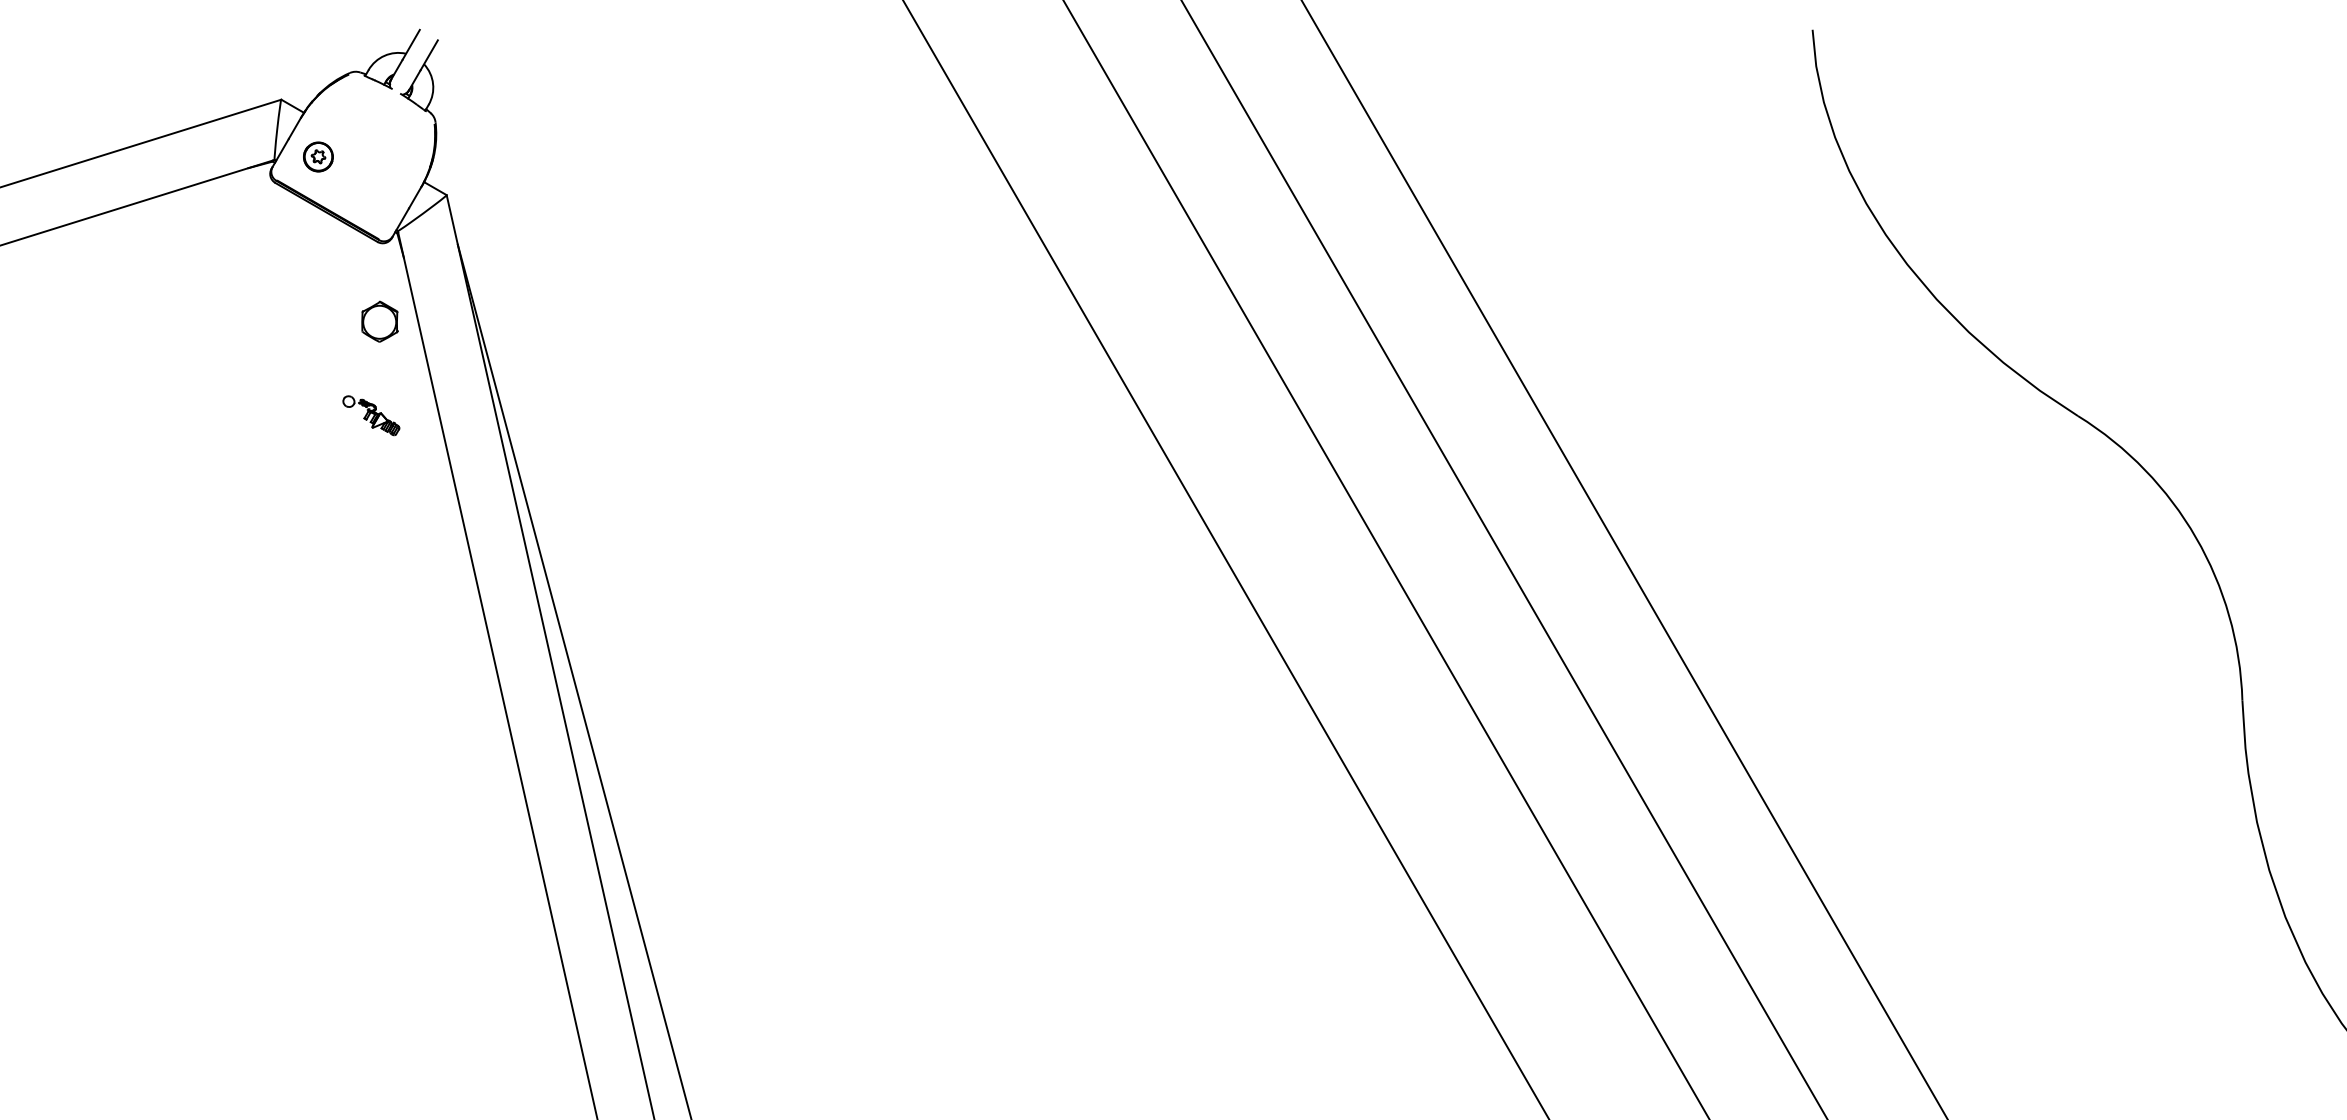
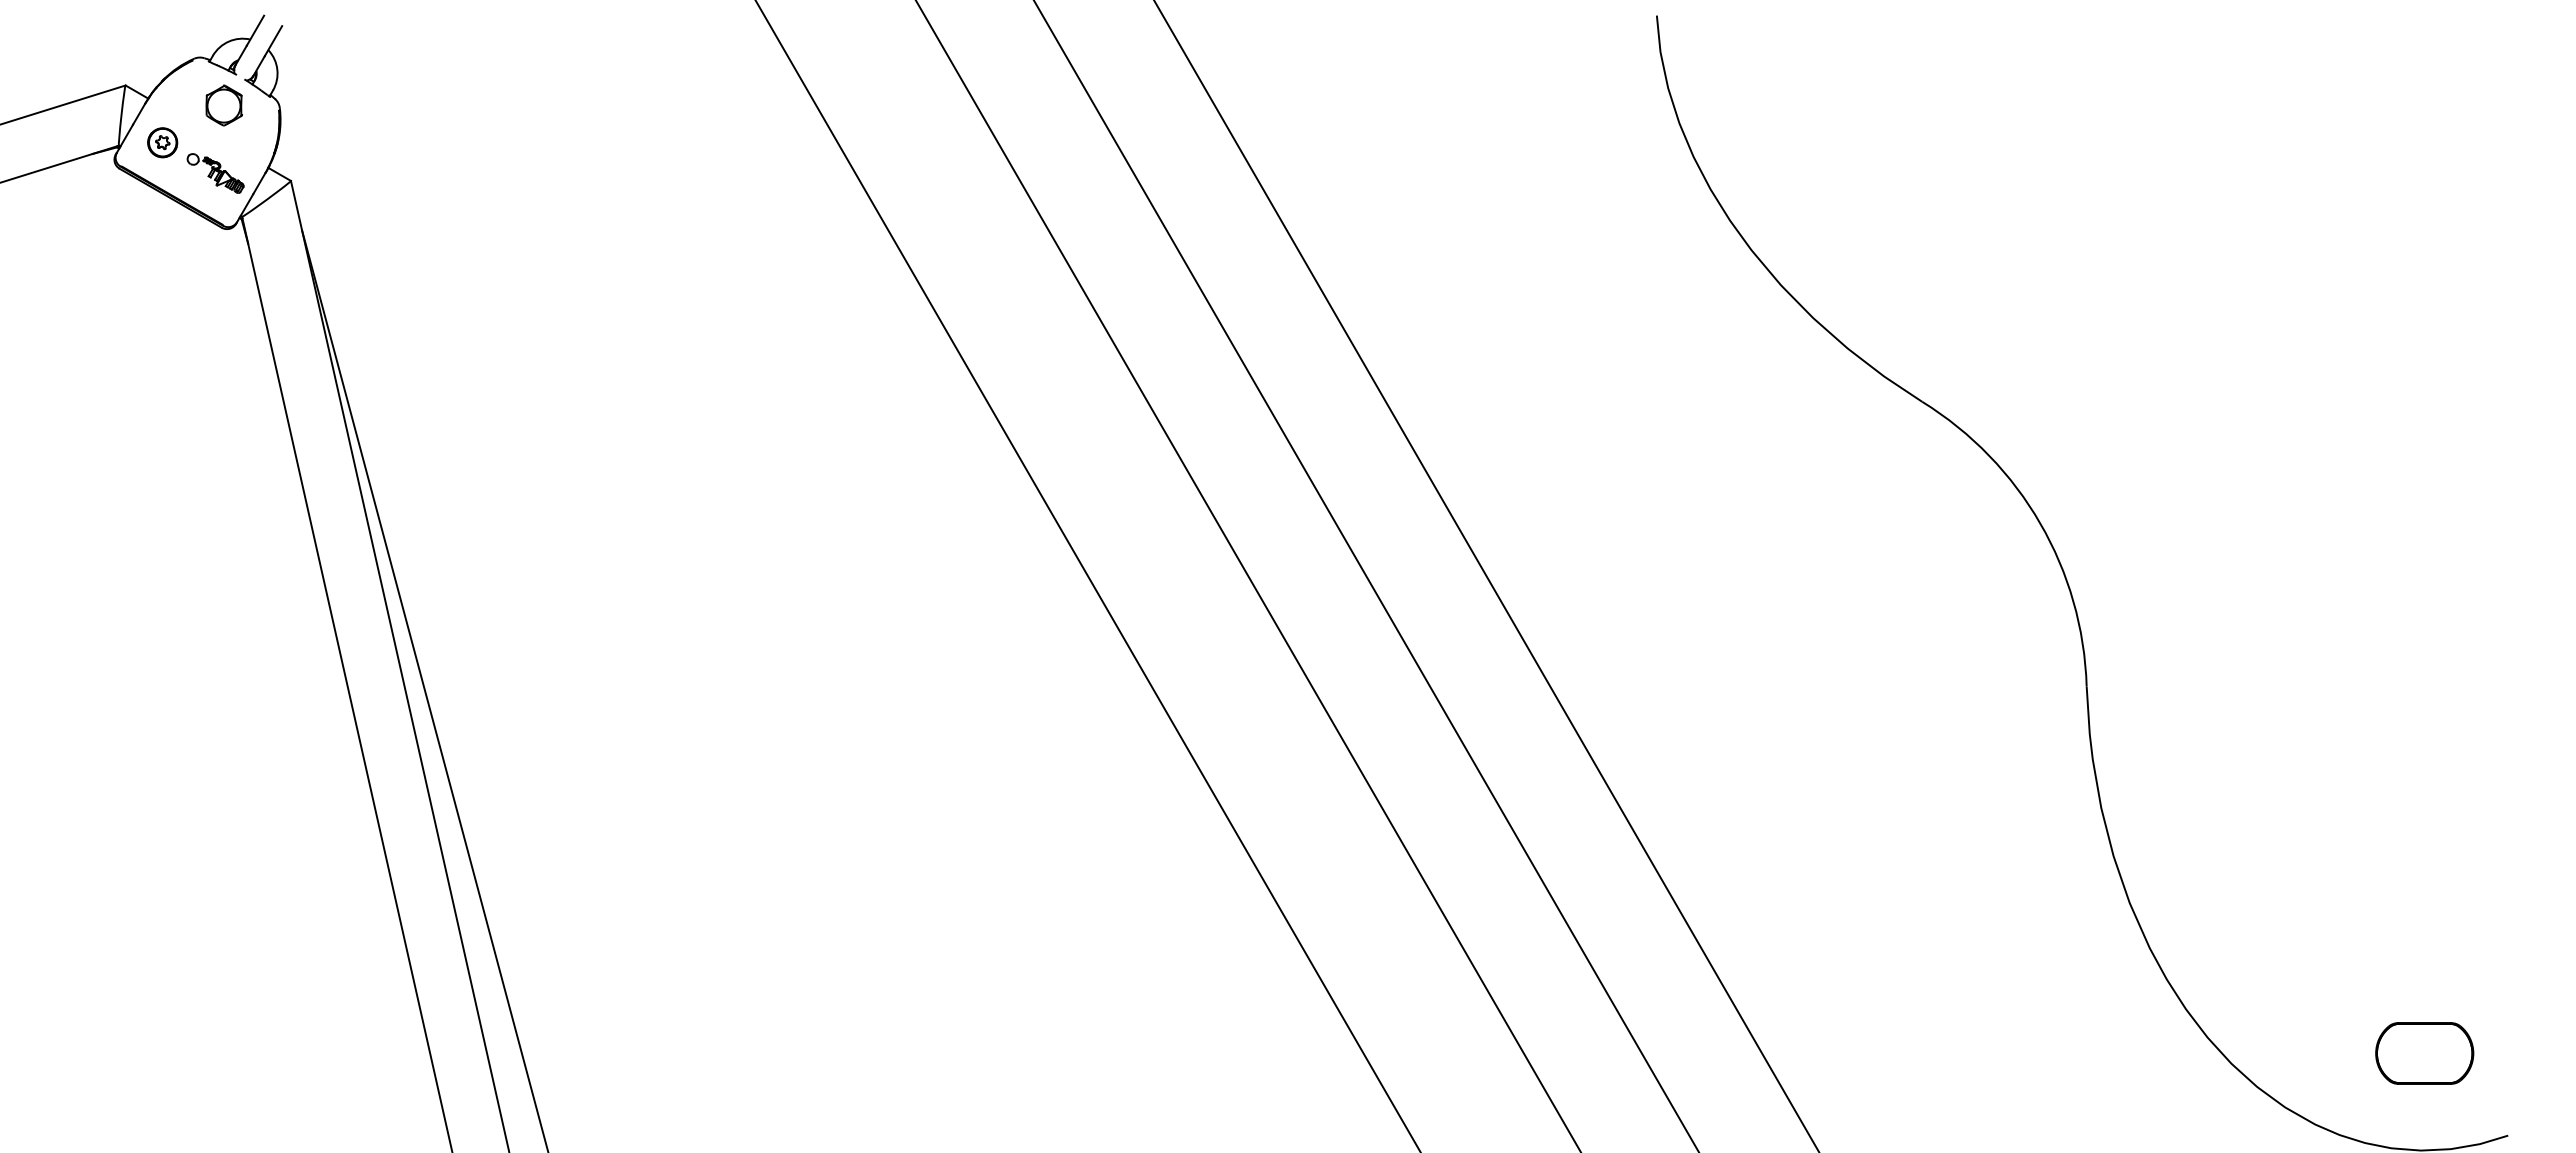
part: (379, 321) -> (223, 105), moved
part: (371, 415) -> (215, 173), moved

